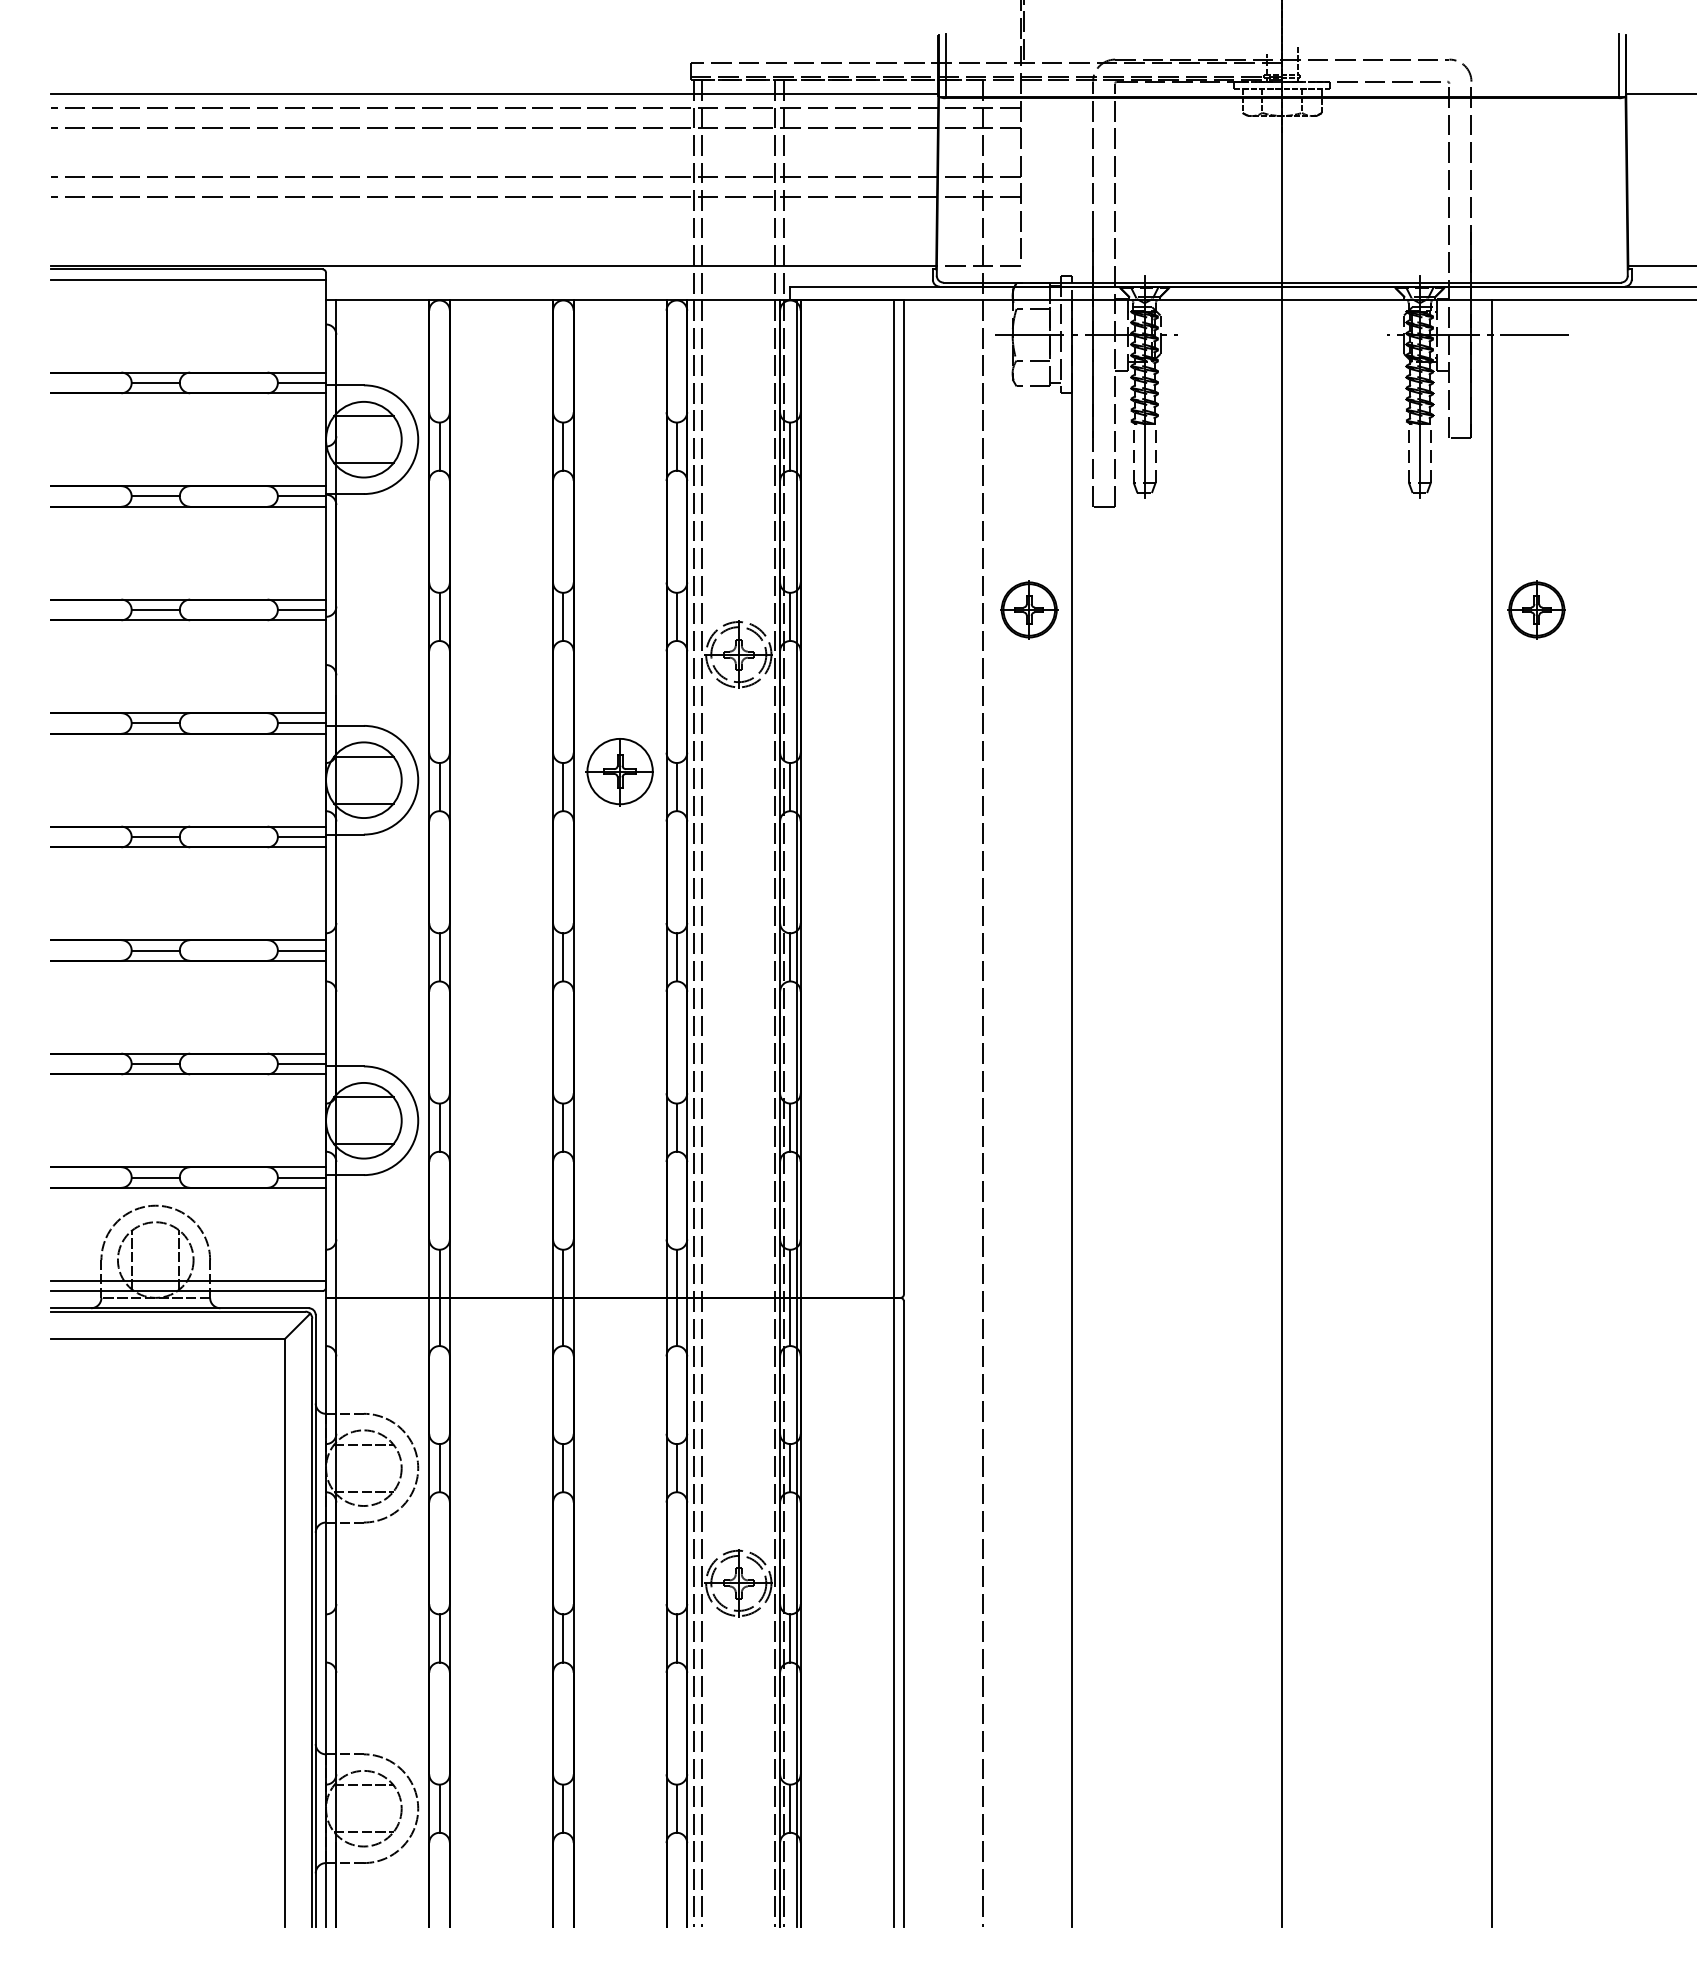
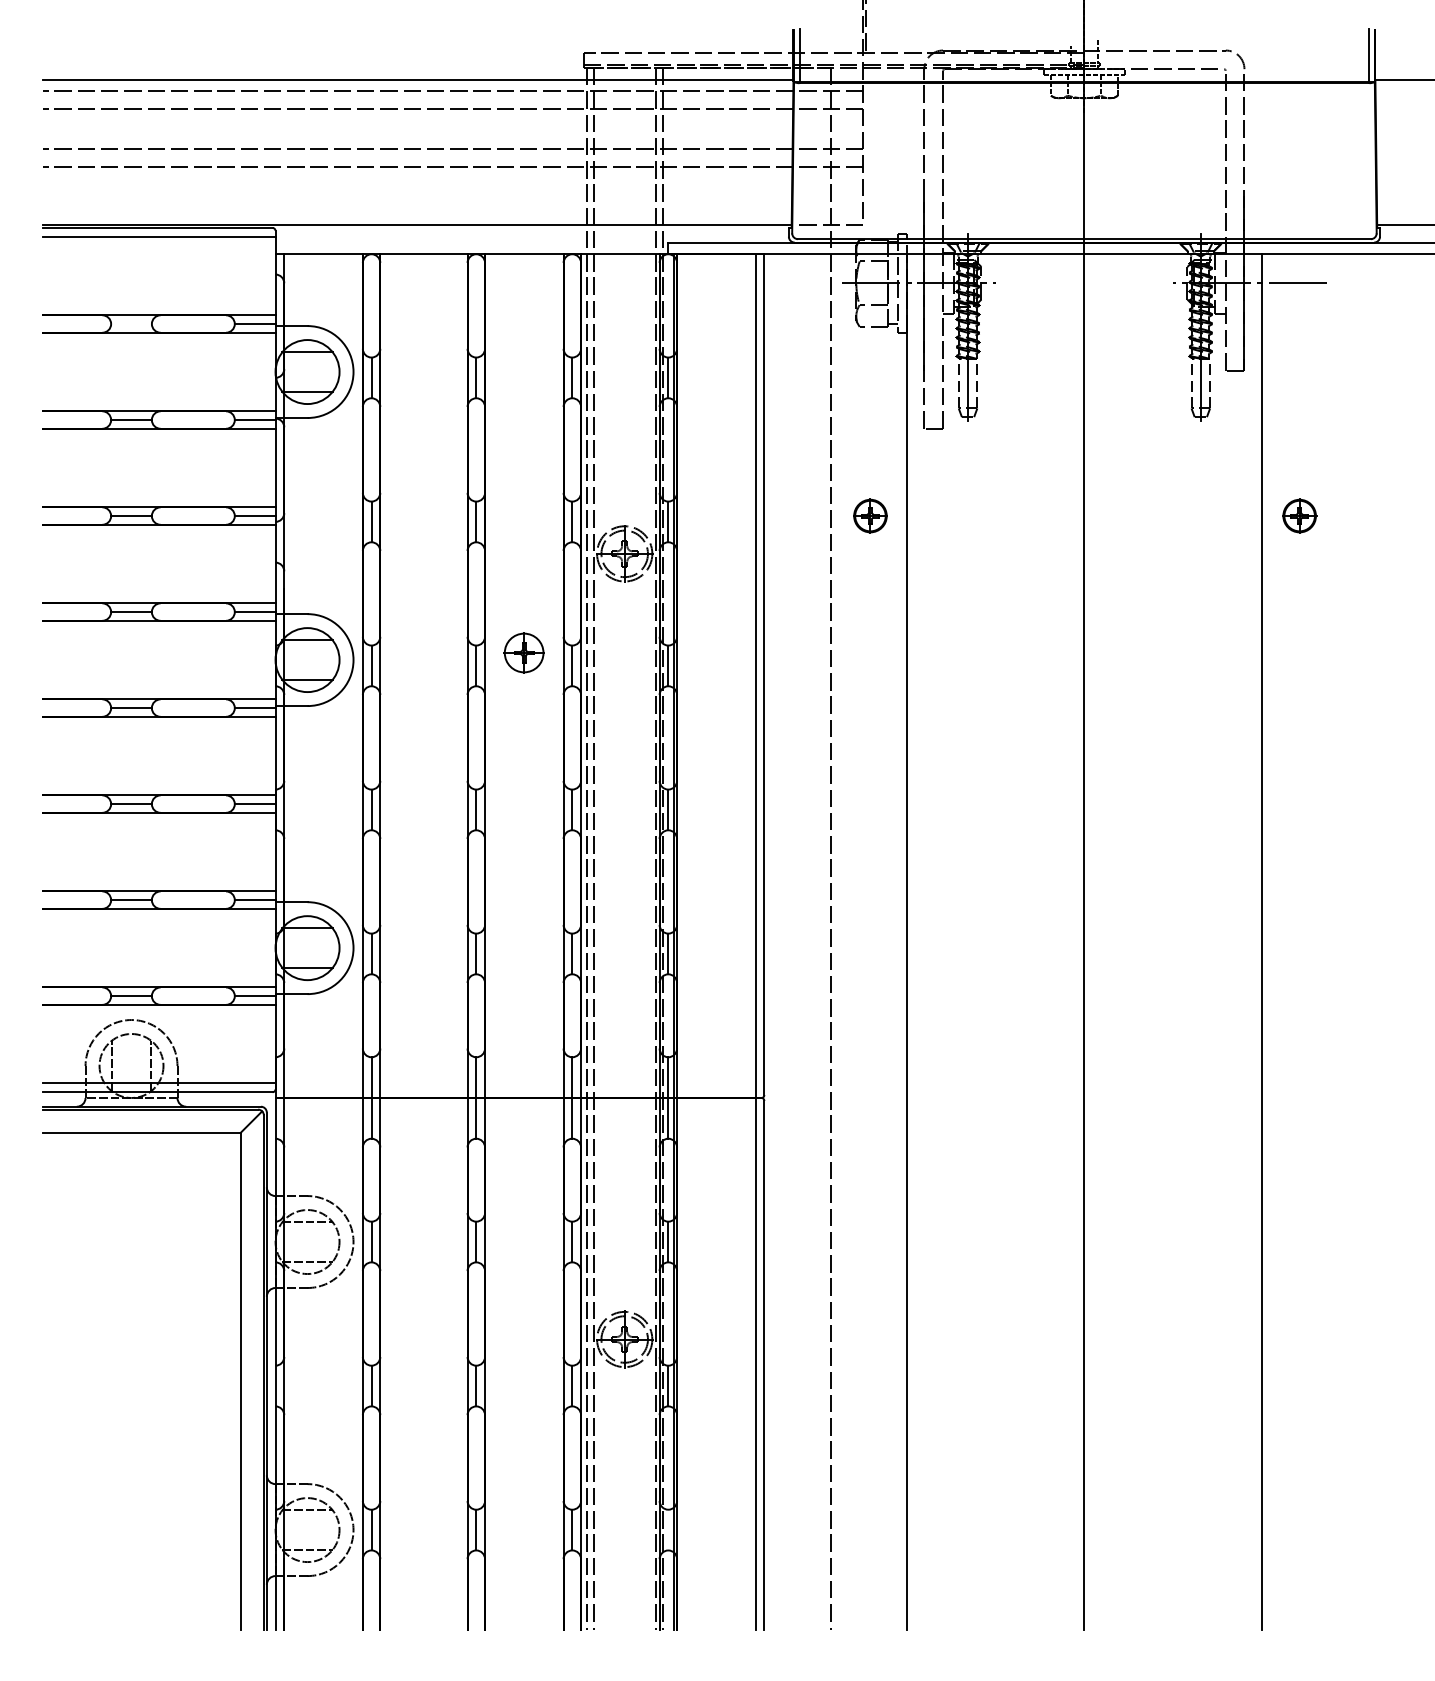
line: (155, 382) -> (131, 323), removed
part: (1029, 609) -> (870, 515), size x0.7
part: (1536, 609) -> (1299, 515), size x0.7
part: (619, 772) -> (523, 653), size x0.7
line: (790, 1808) -> (668, 1529), removed

